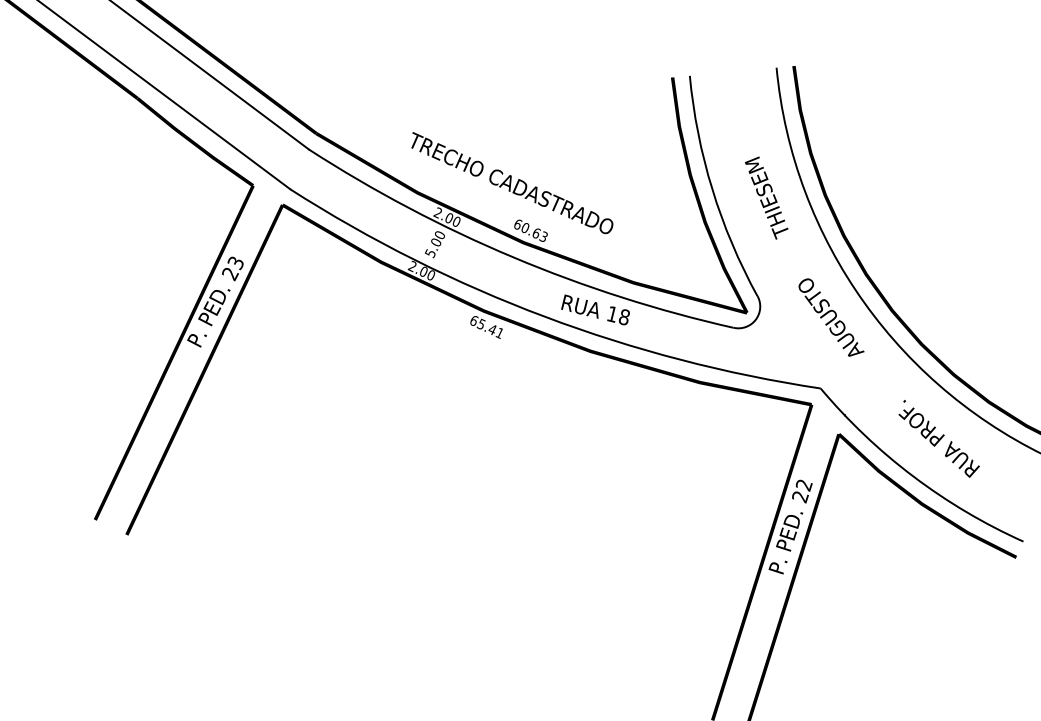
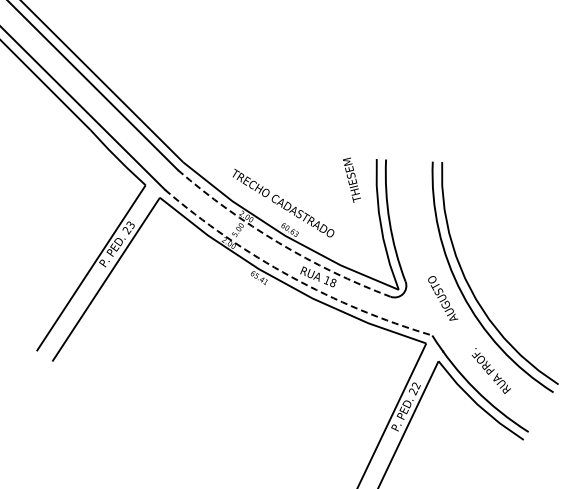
text: (765, 196) -> (351, 179), moved
arc: (512, 256) -> (278, 242), solid -> dashed
arc: (545, 316) -> (291, 276), solid -> dashed

